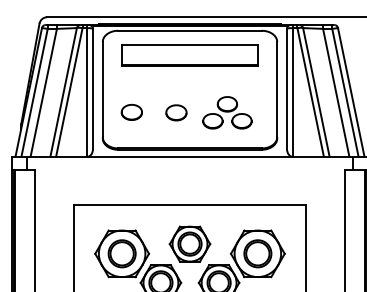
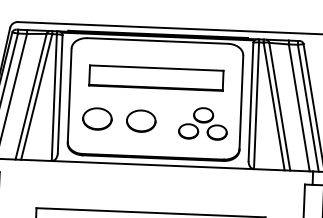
part: (189, 55) -> (155, 78), moved
part: (131, 112) -> (97, 119), size x1.43
part: (176, 112) -> (141, 120), size x1.43
part: (227, 112) -> (203, 123), moved

